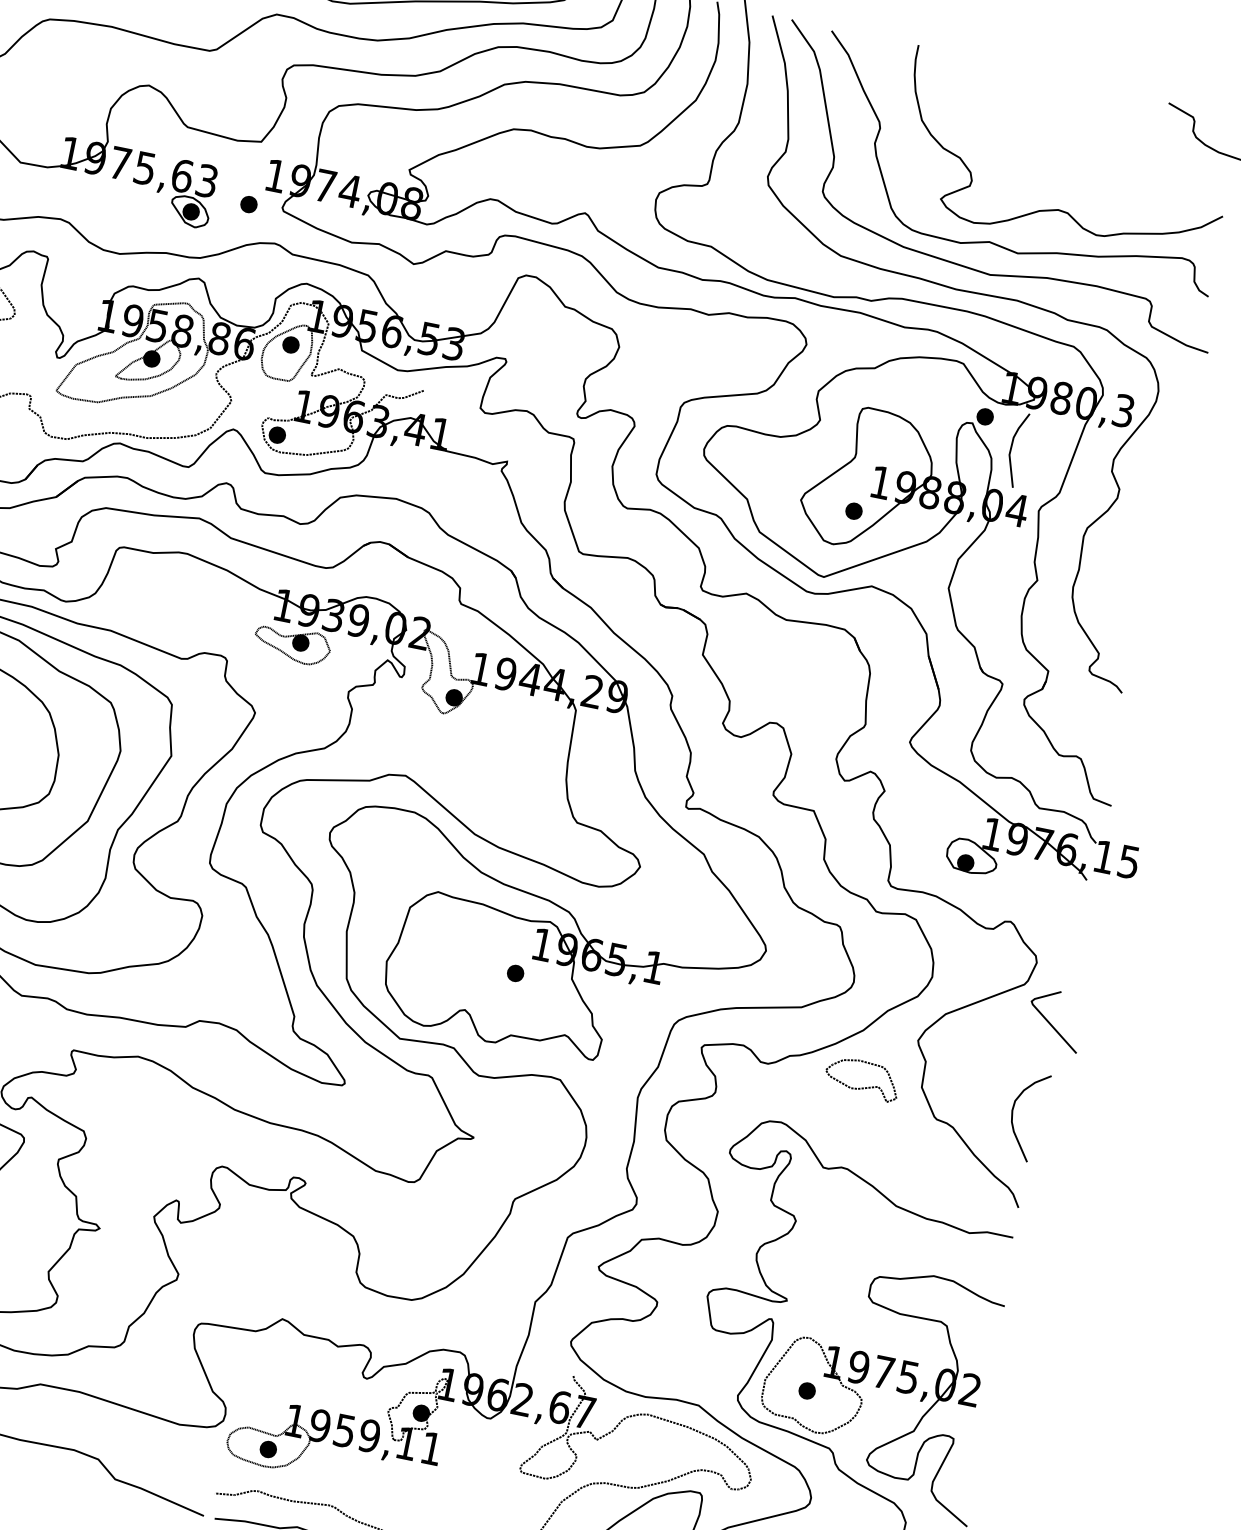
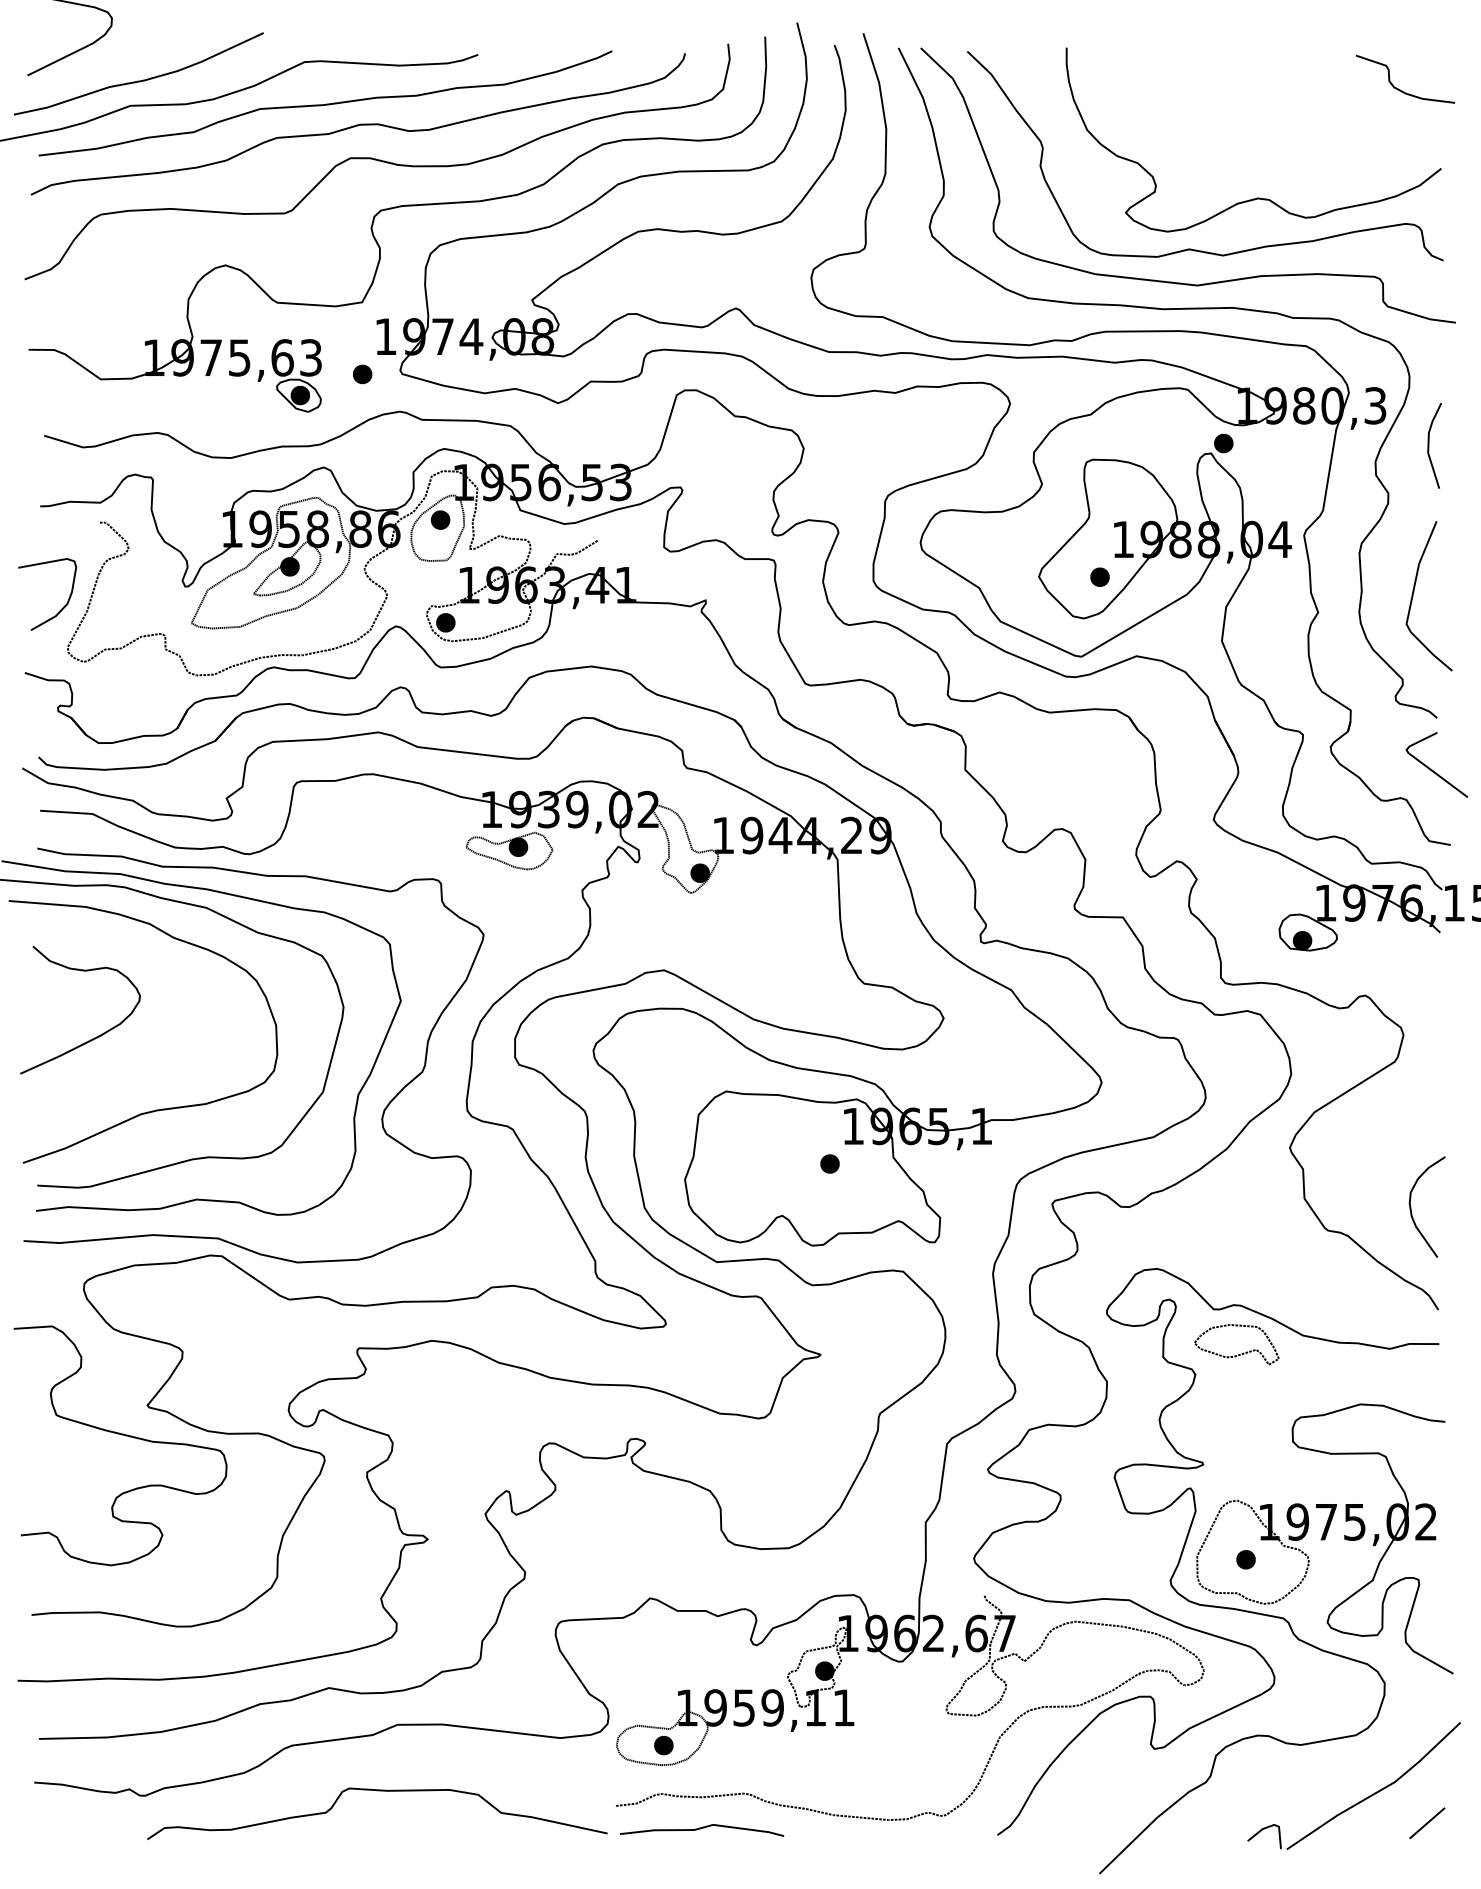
line: (1011, 448) -> (1429, 445), moved
curve: (1124, 580) -> (1414, 592), added
part: (1050, 1023) -> (1432, 769), moved
part: (862, 1087) -> (1238, 1354), moved

